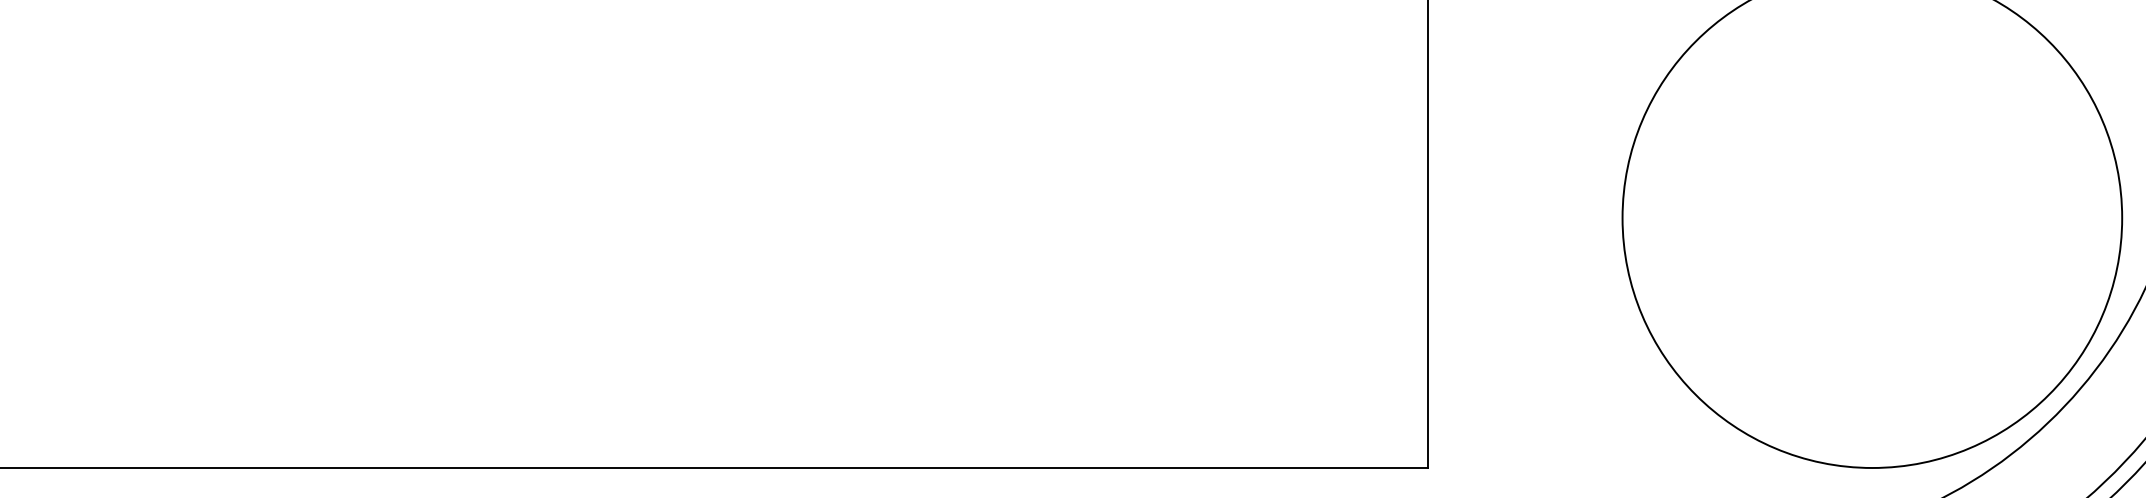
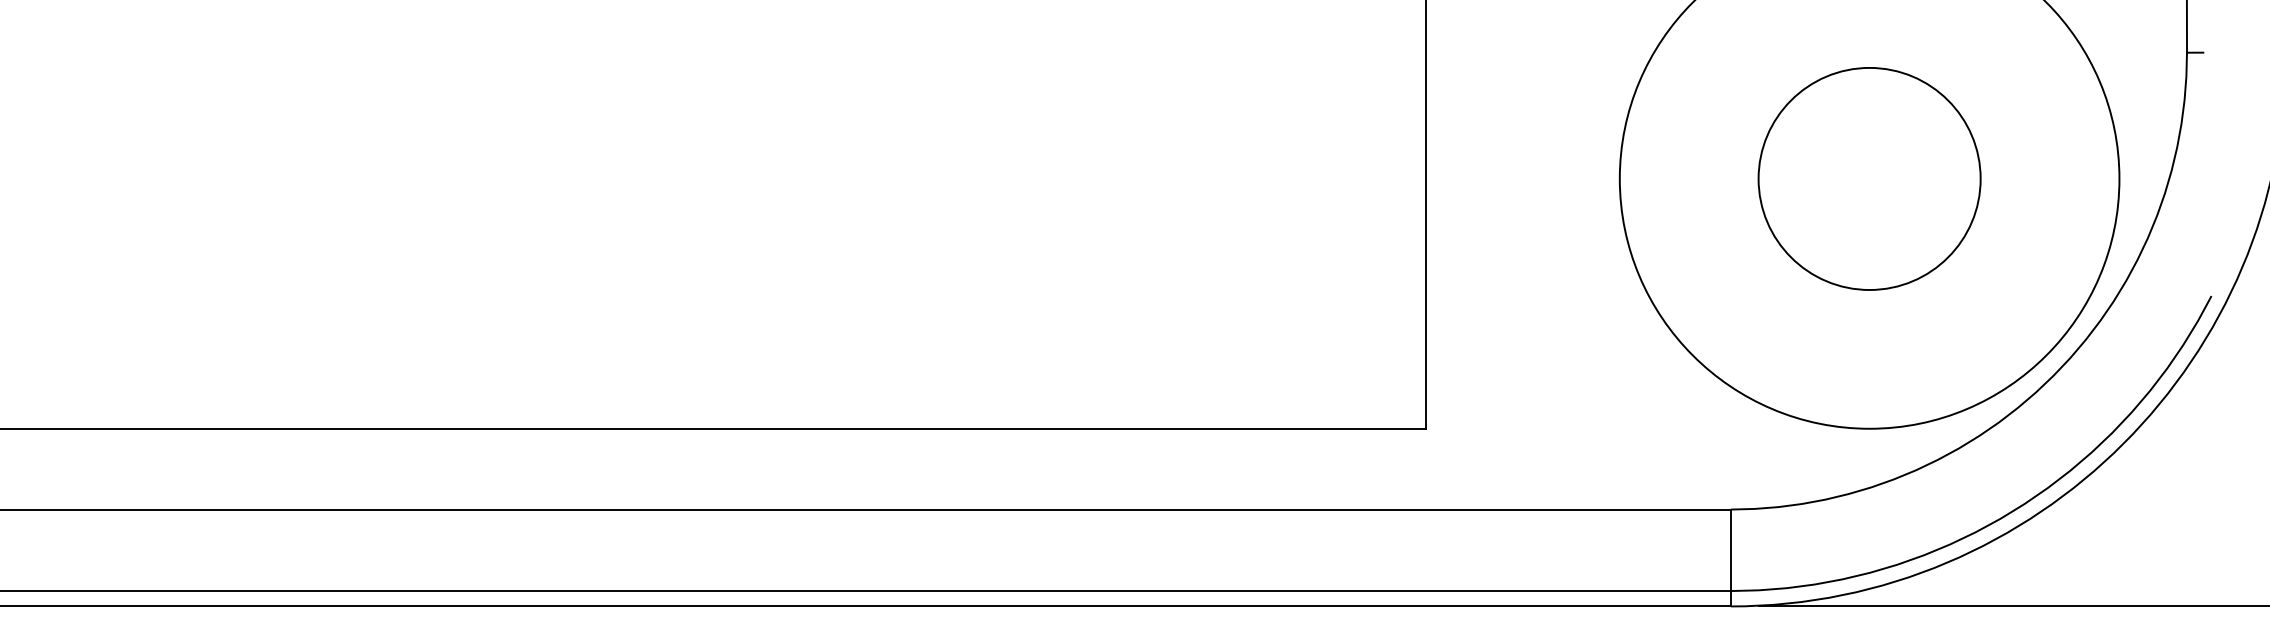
circle: (1872, 217) -> (1869, 178), added

